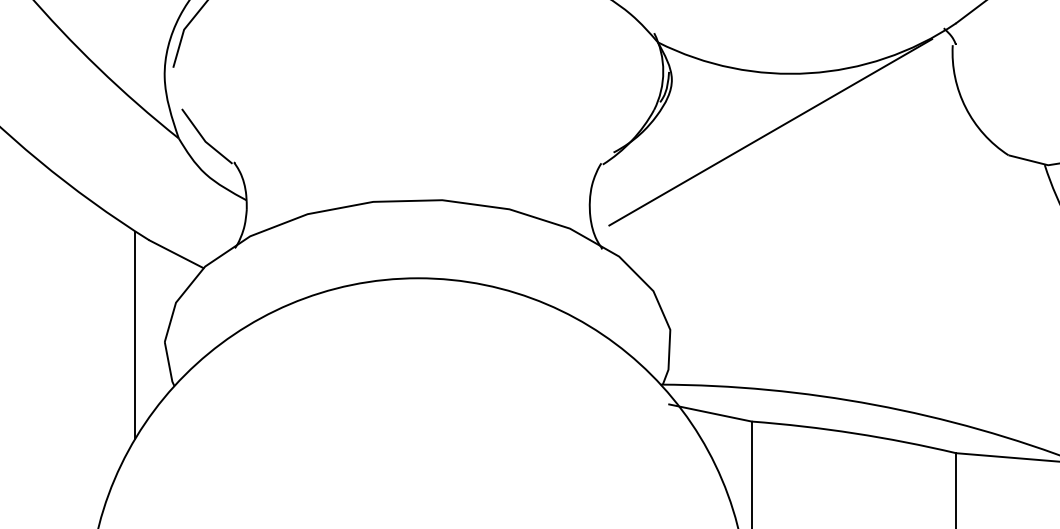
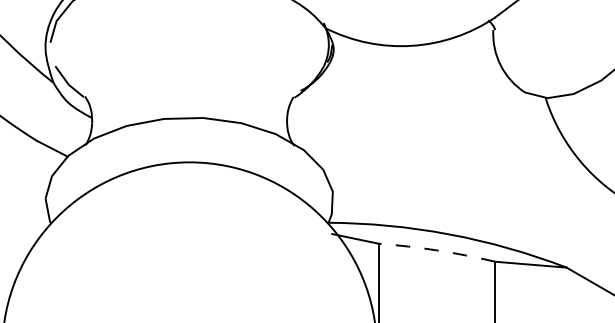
line: (770, 132) -> (389, 79), removed
line: (134, 334) -> (28, 194), removed
arc: (854, 433) -> (437, 250), solid -> dashed

